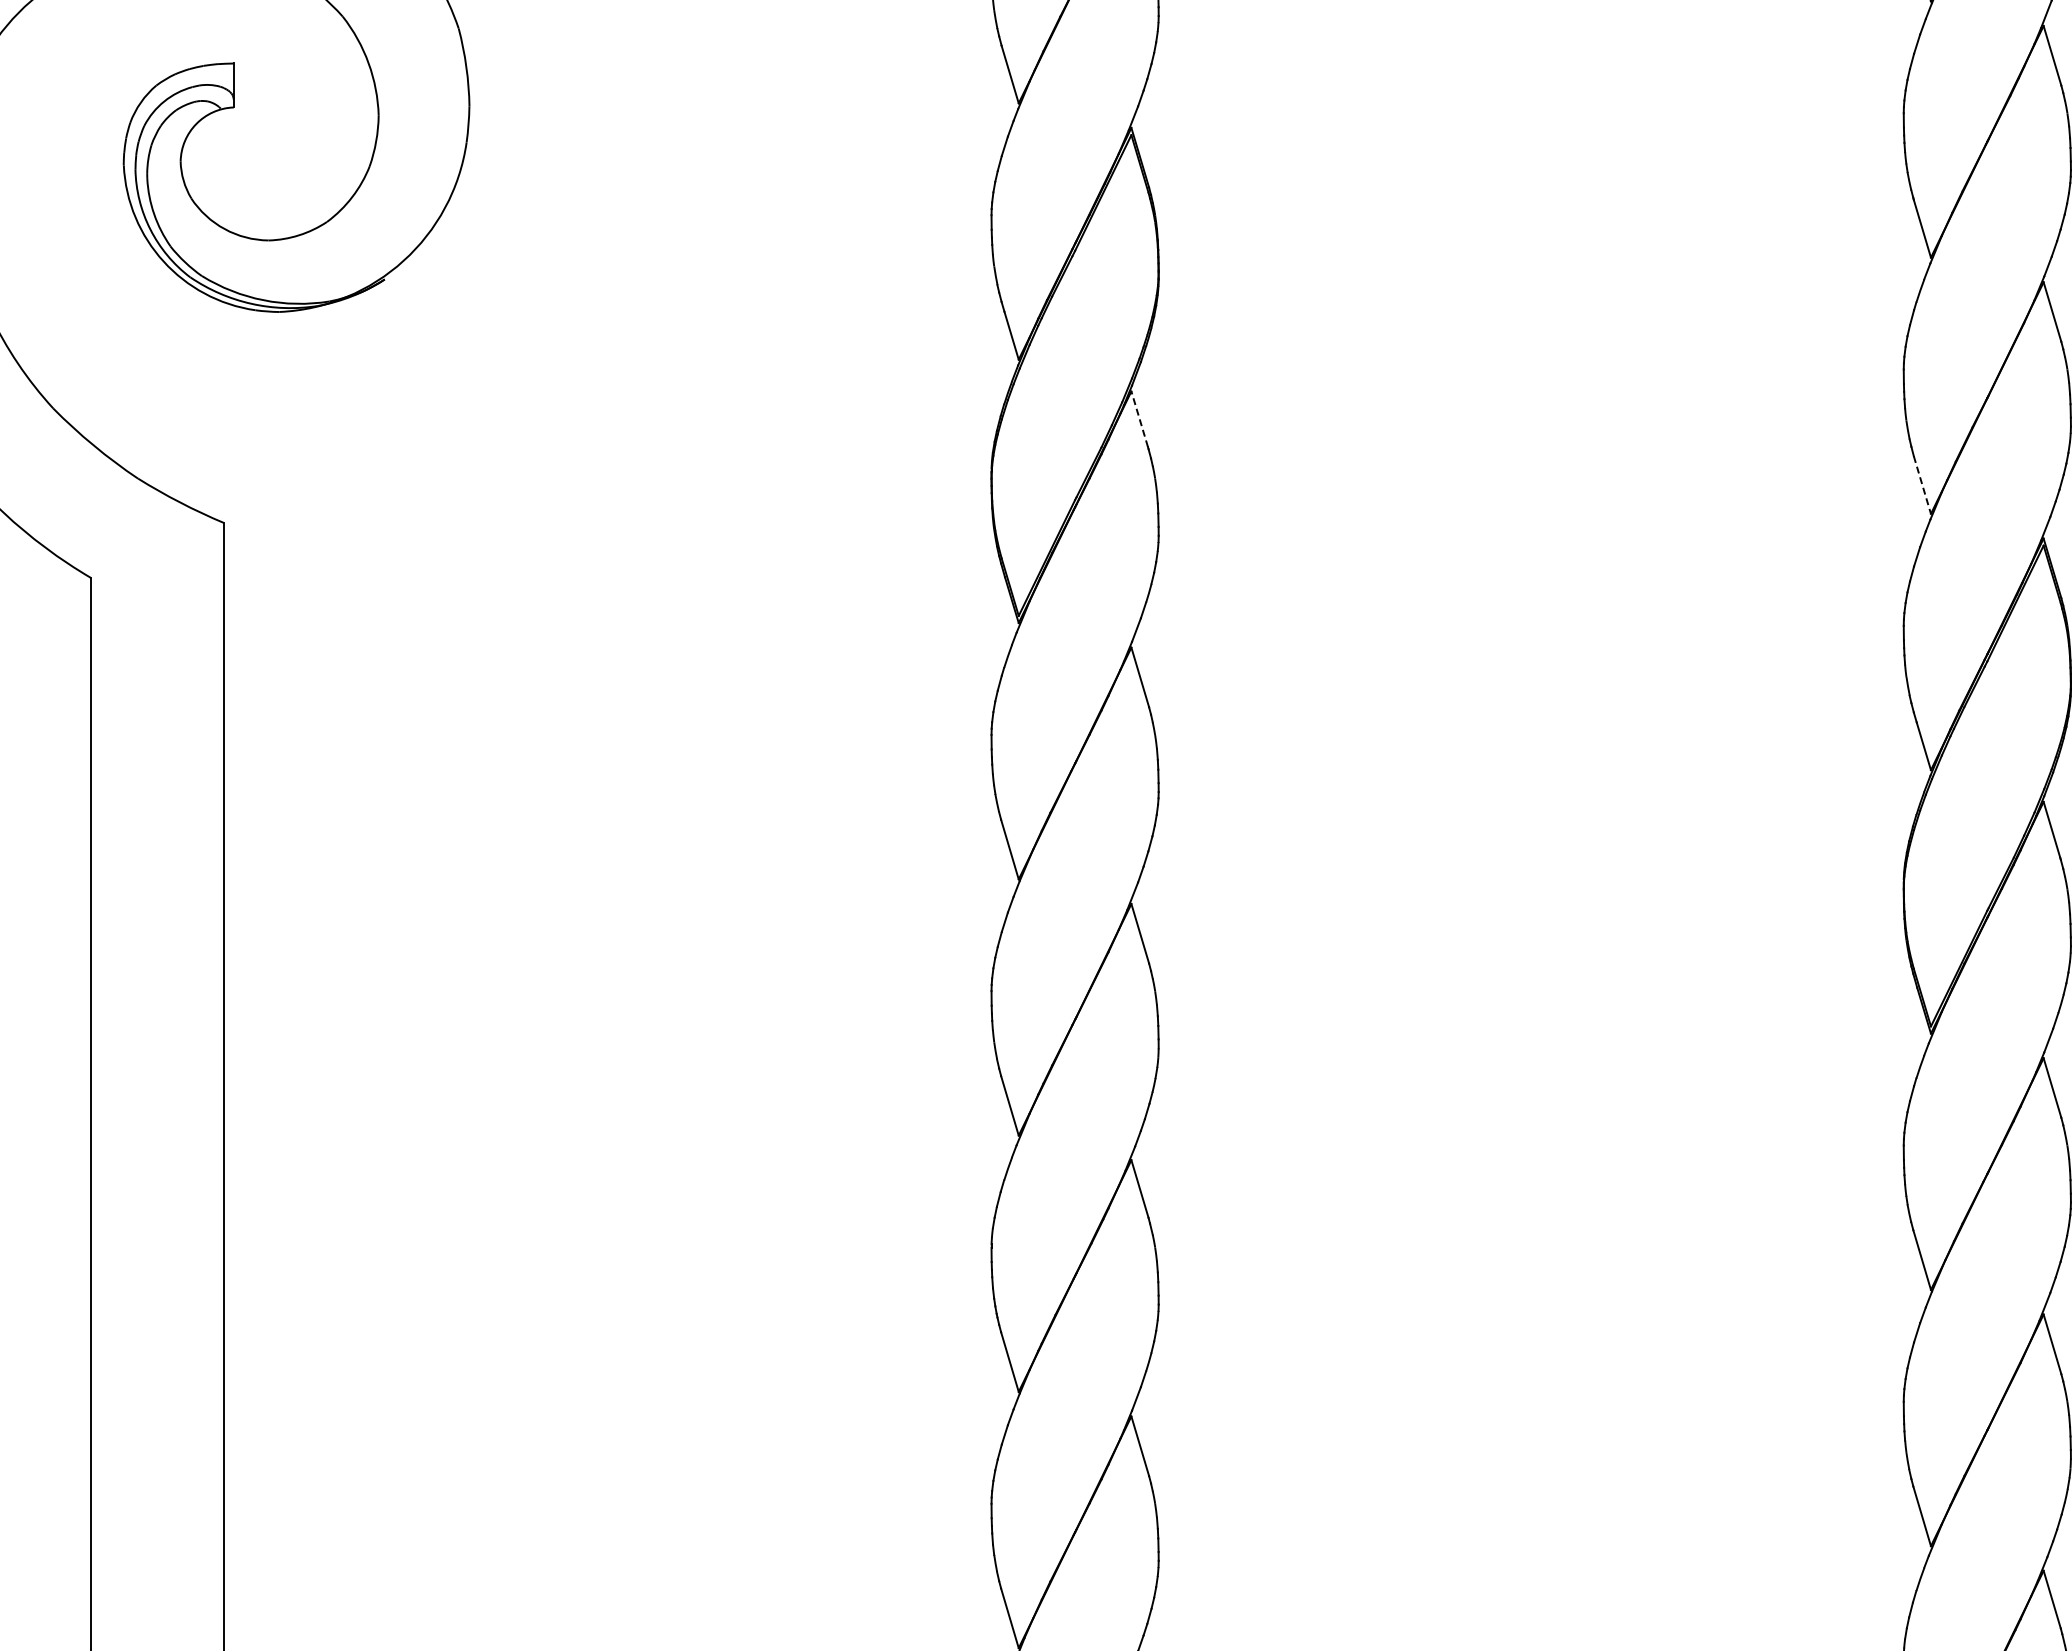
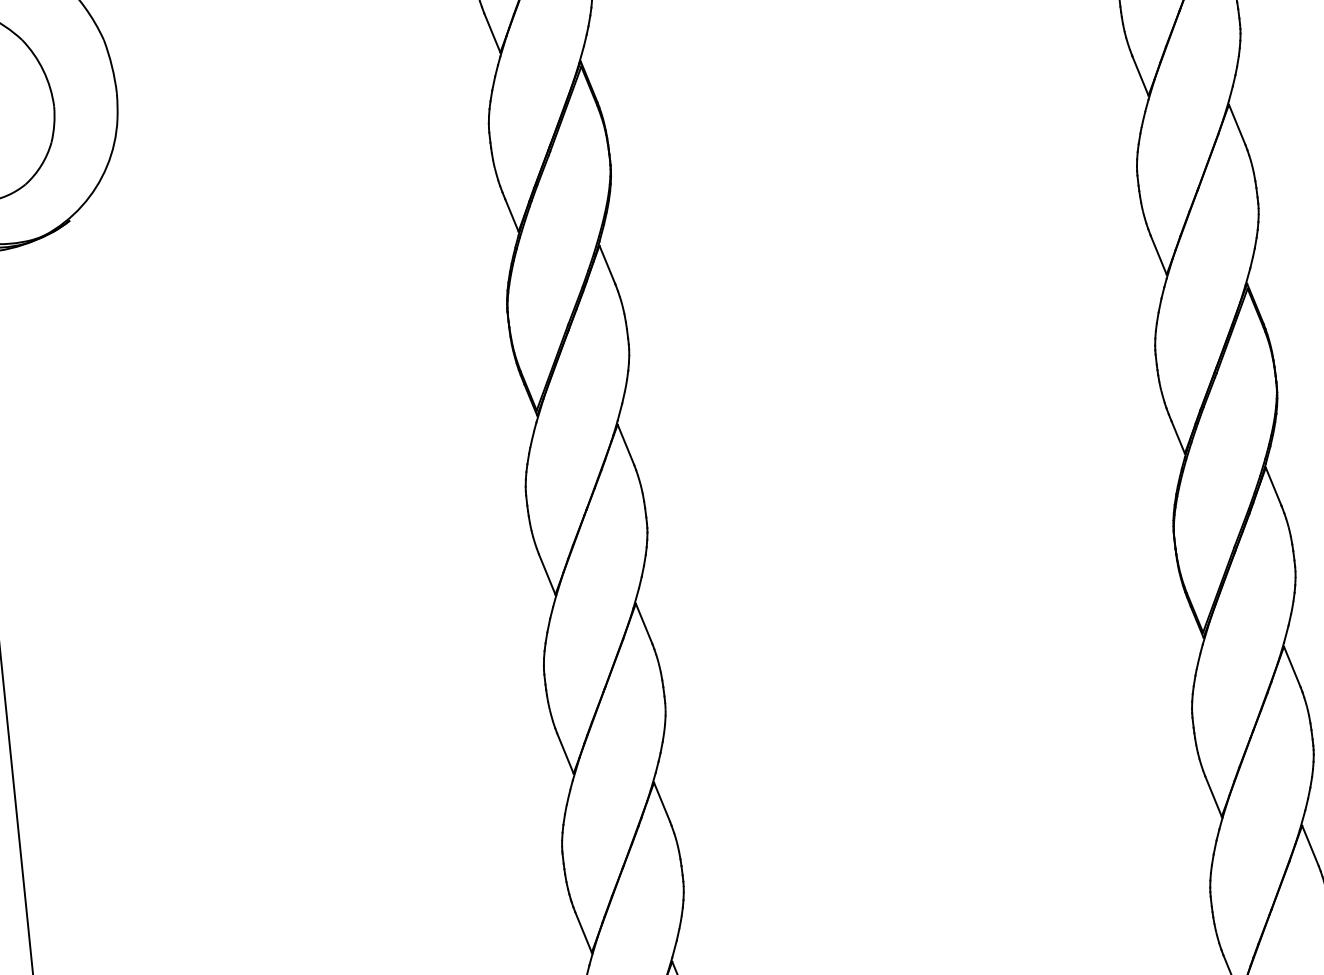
line: (1139, 418) -> (607, 264), dashed -> solid
line: (1922, 485) -> (1158, 255), dashed -> solid

